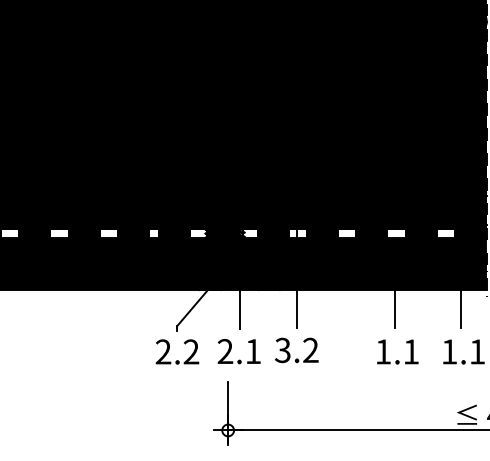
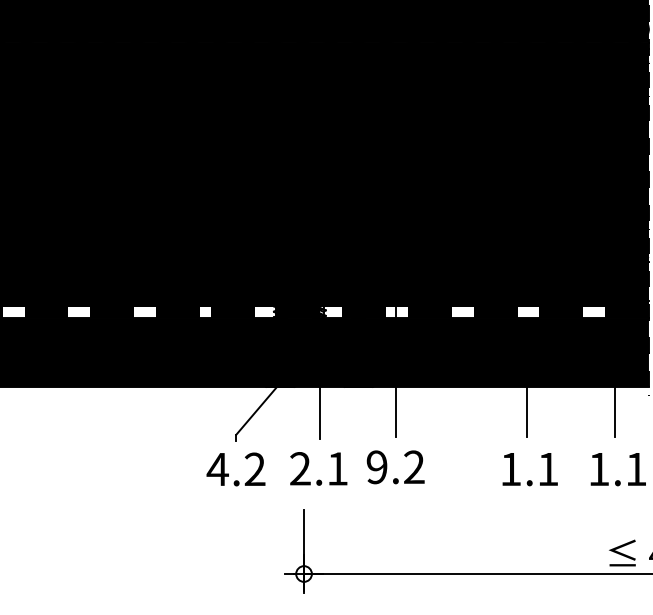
text: (282, 350) -> (376, 467), 3.2 -> 9.2
text: (163, 351) -> (217, 468), 2.2 -> 4.2

